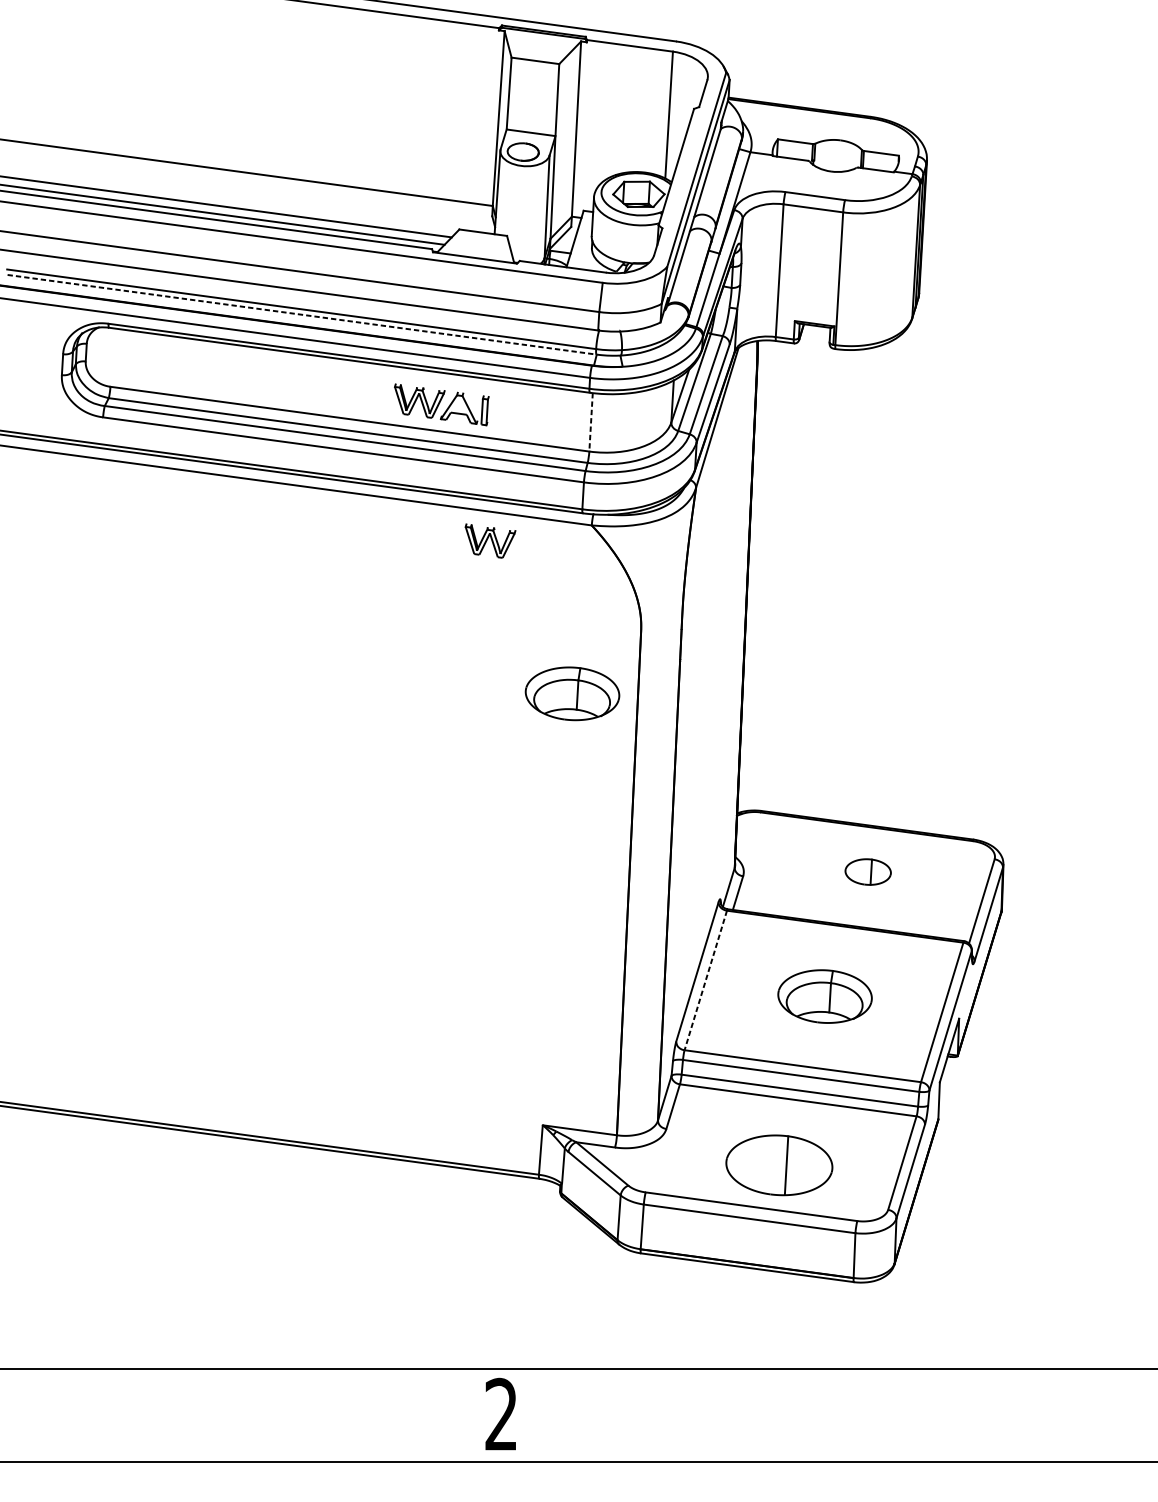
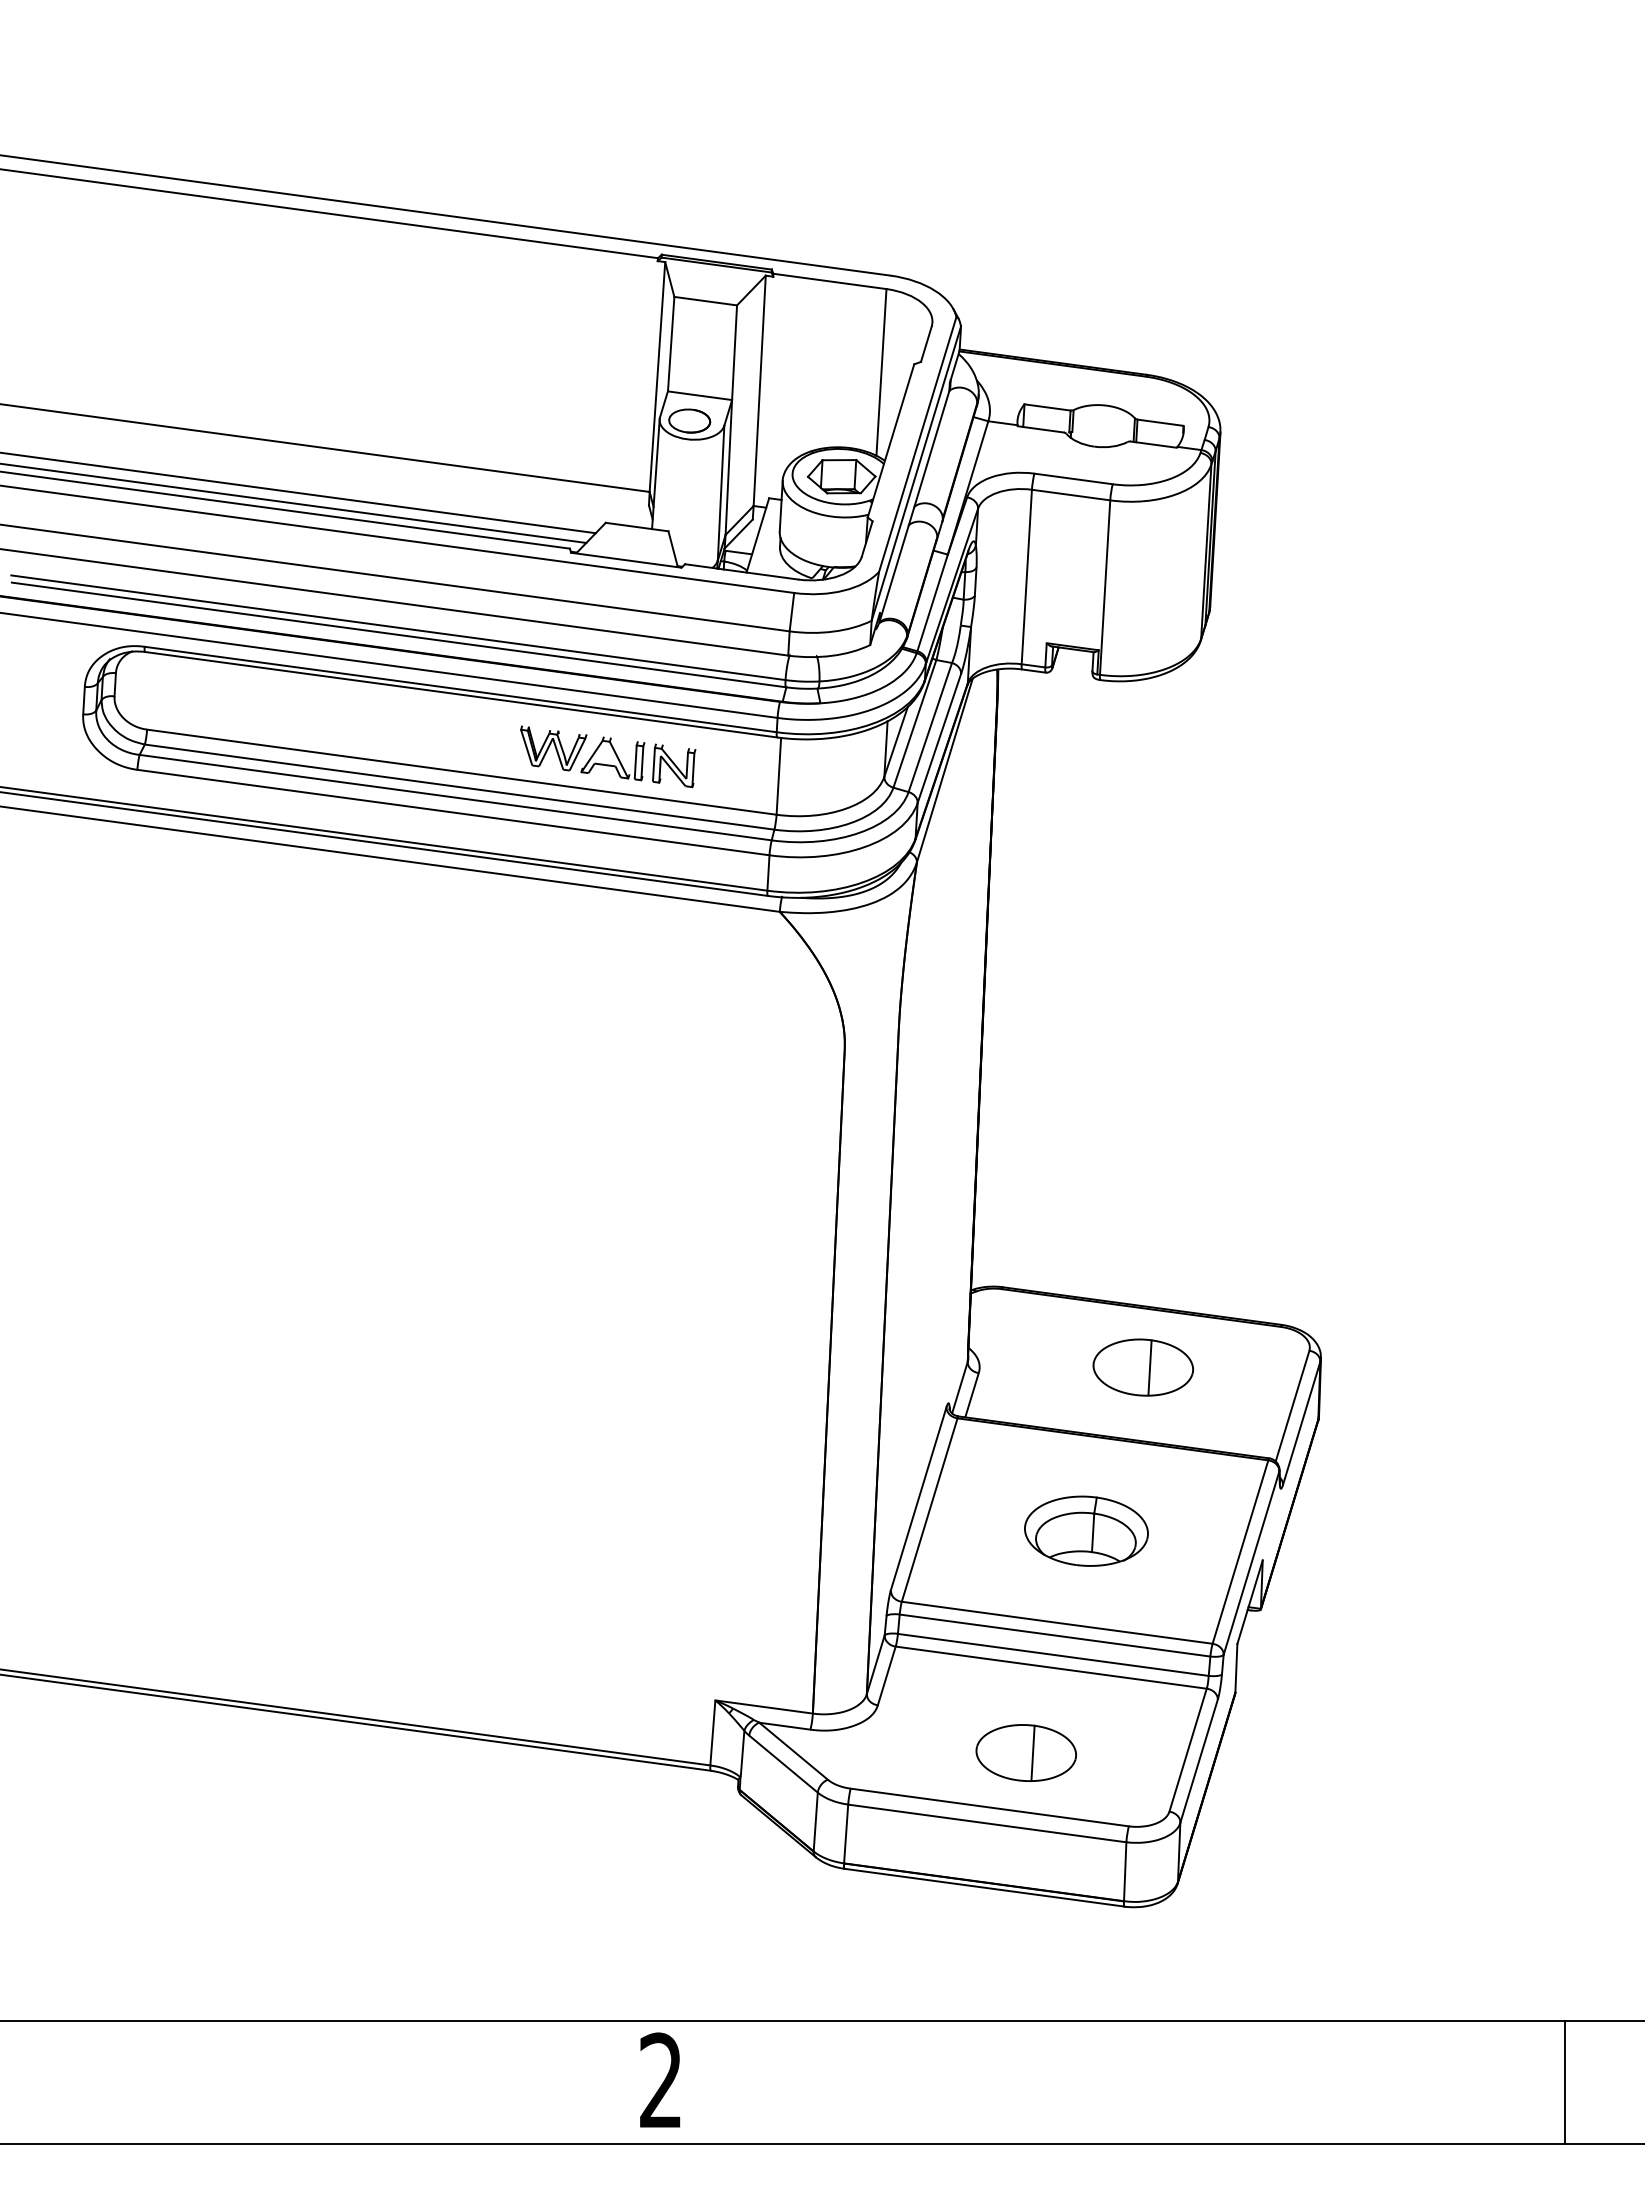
line: (302, 315) -> (399, 635), dashed -> solid
part: (511, 414) -> (674, 765), added
line: (590, 422) -> (778, 776), dashed -> solid
part: (490, 541) -> (646, 932), removed
part: (572, 693) -> (754, 1132), removed
part: (867, 872) -> (1142, 1367), size x1.67
line: (705, 980) -> (929, 1510), dashed -> solid
part: (778, 1164) -> (1025, 1752), size x0.71

